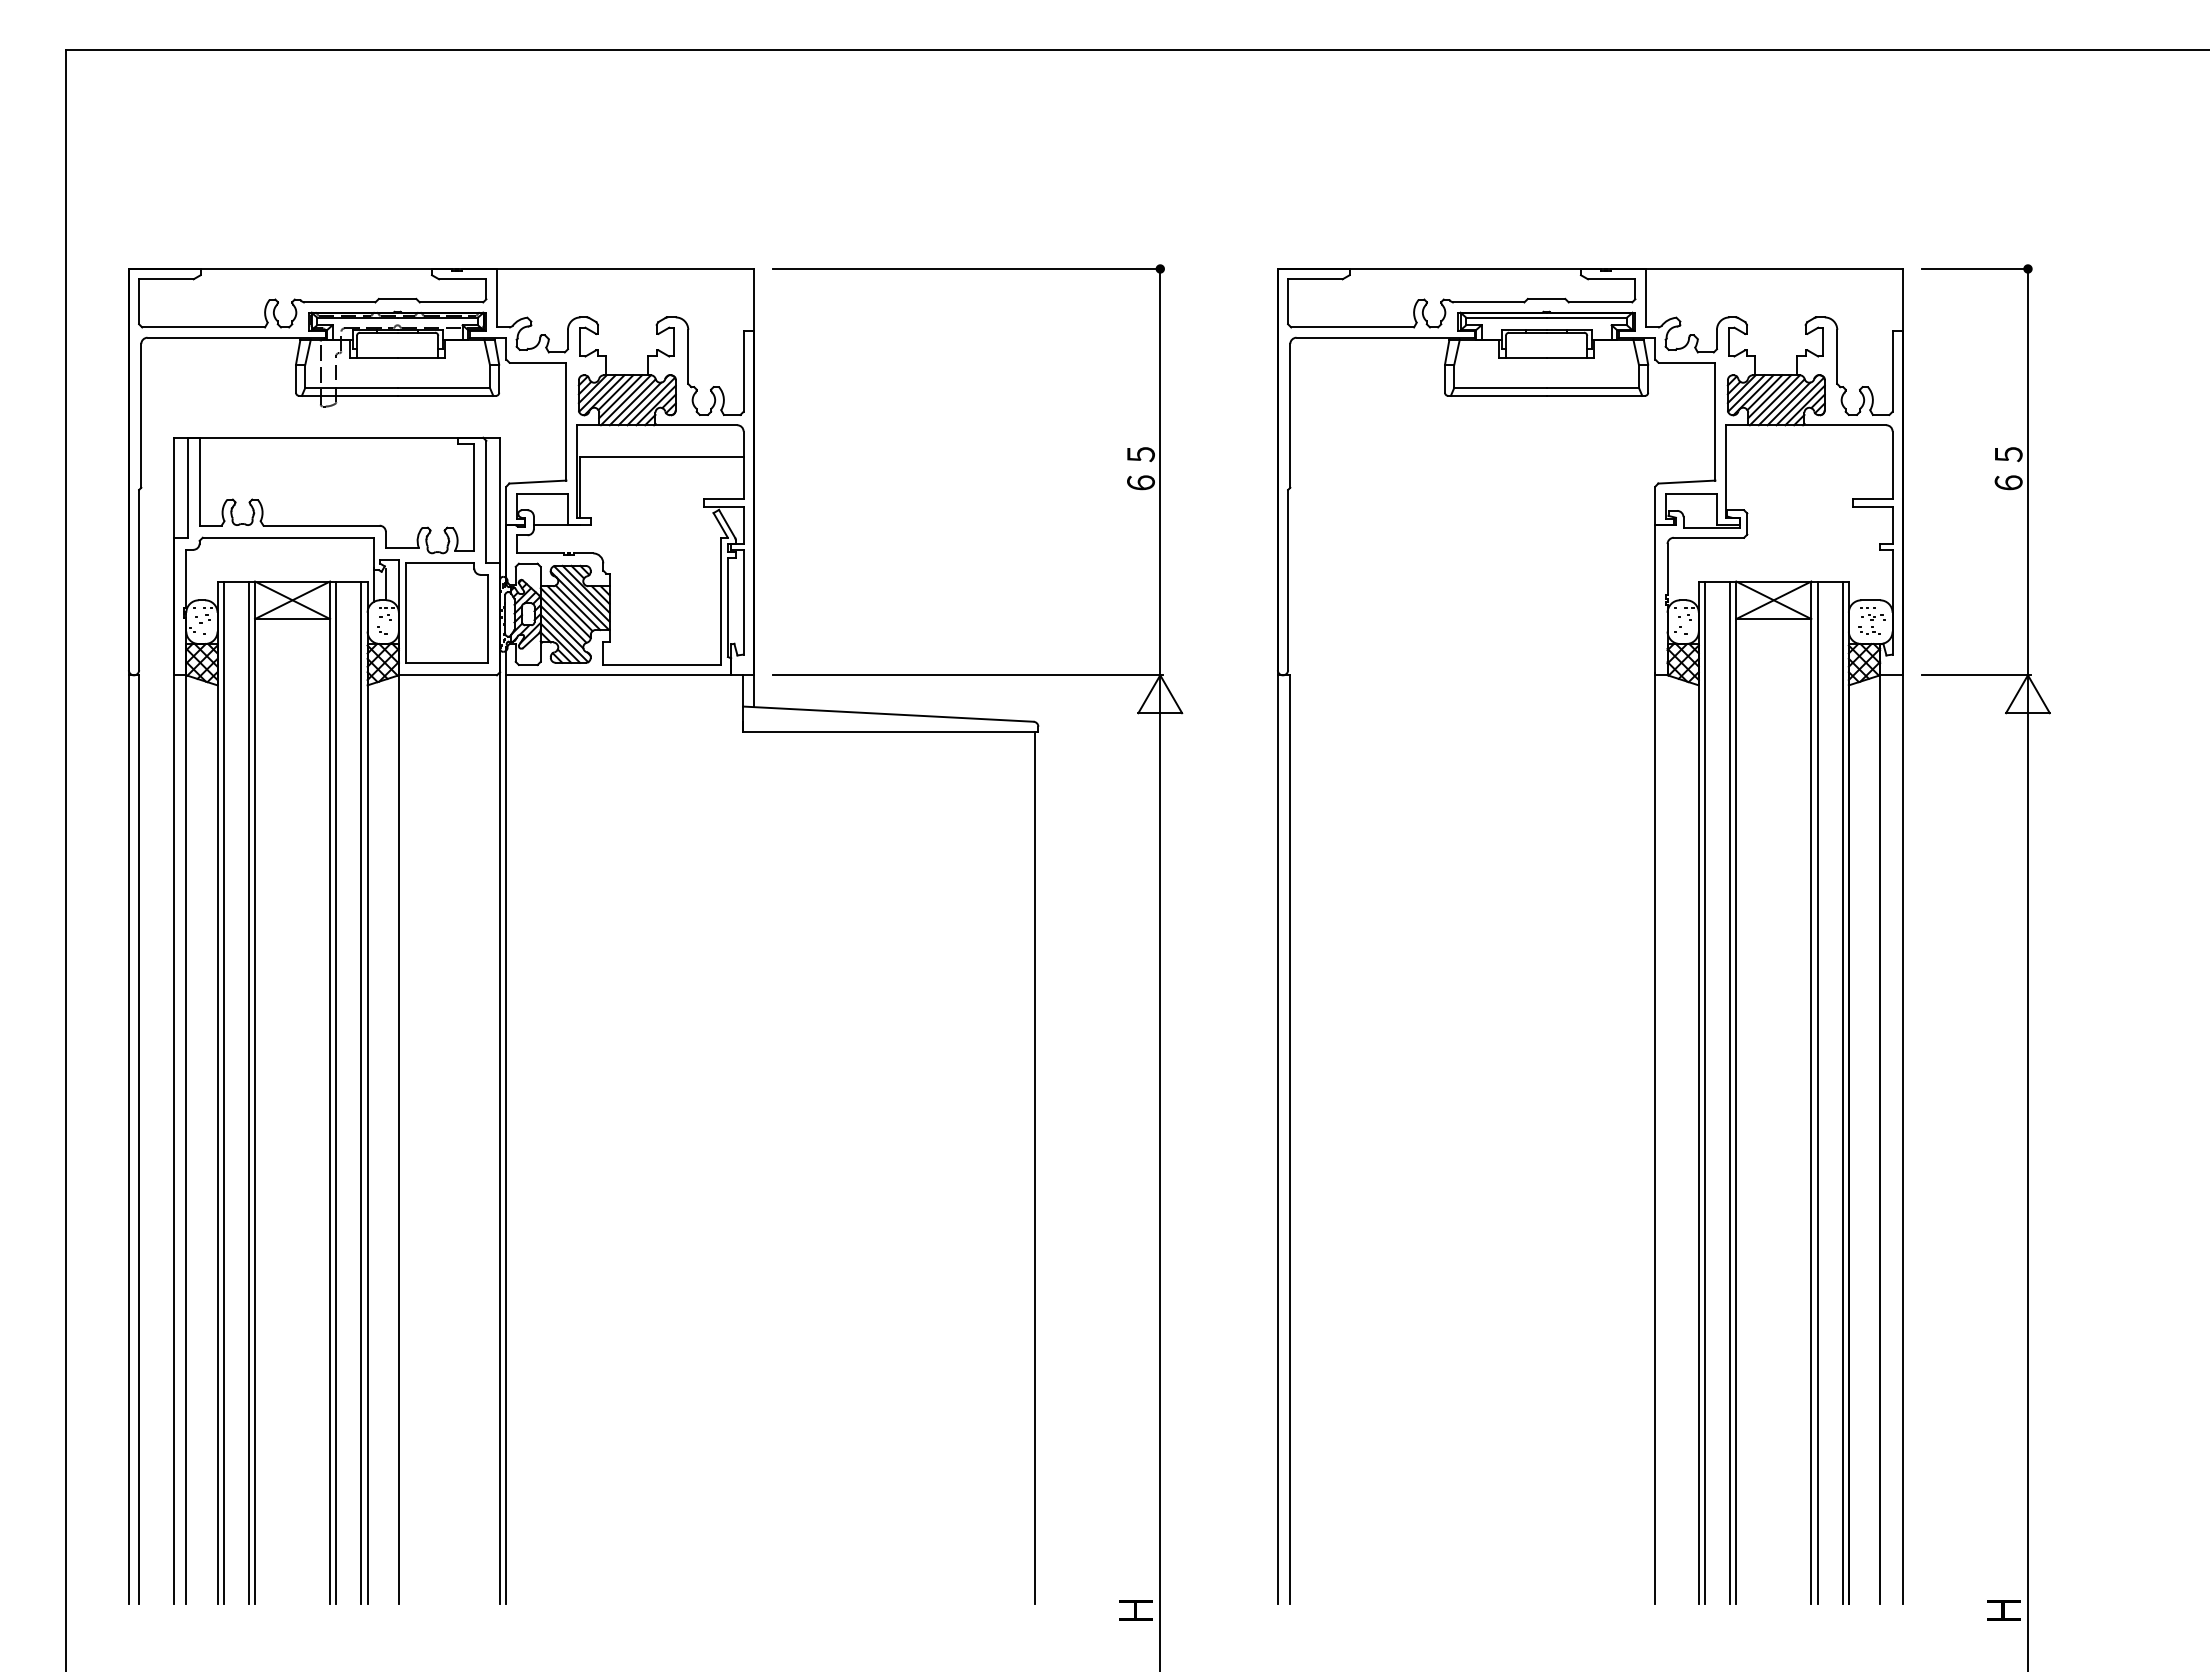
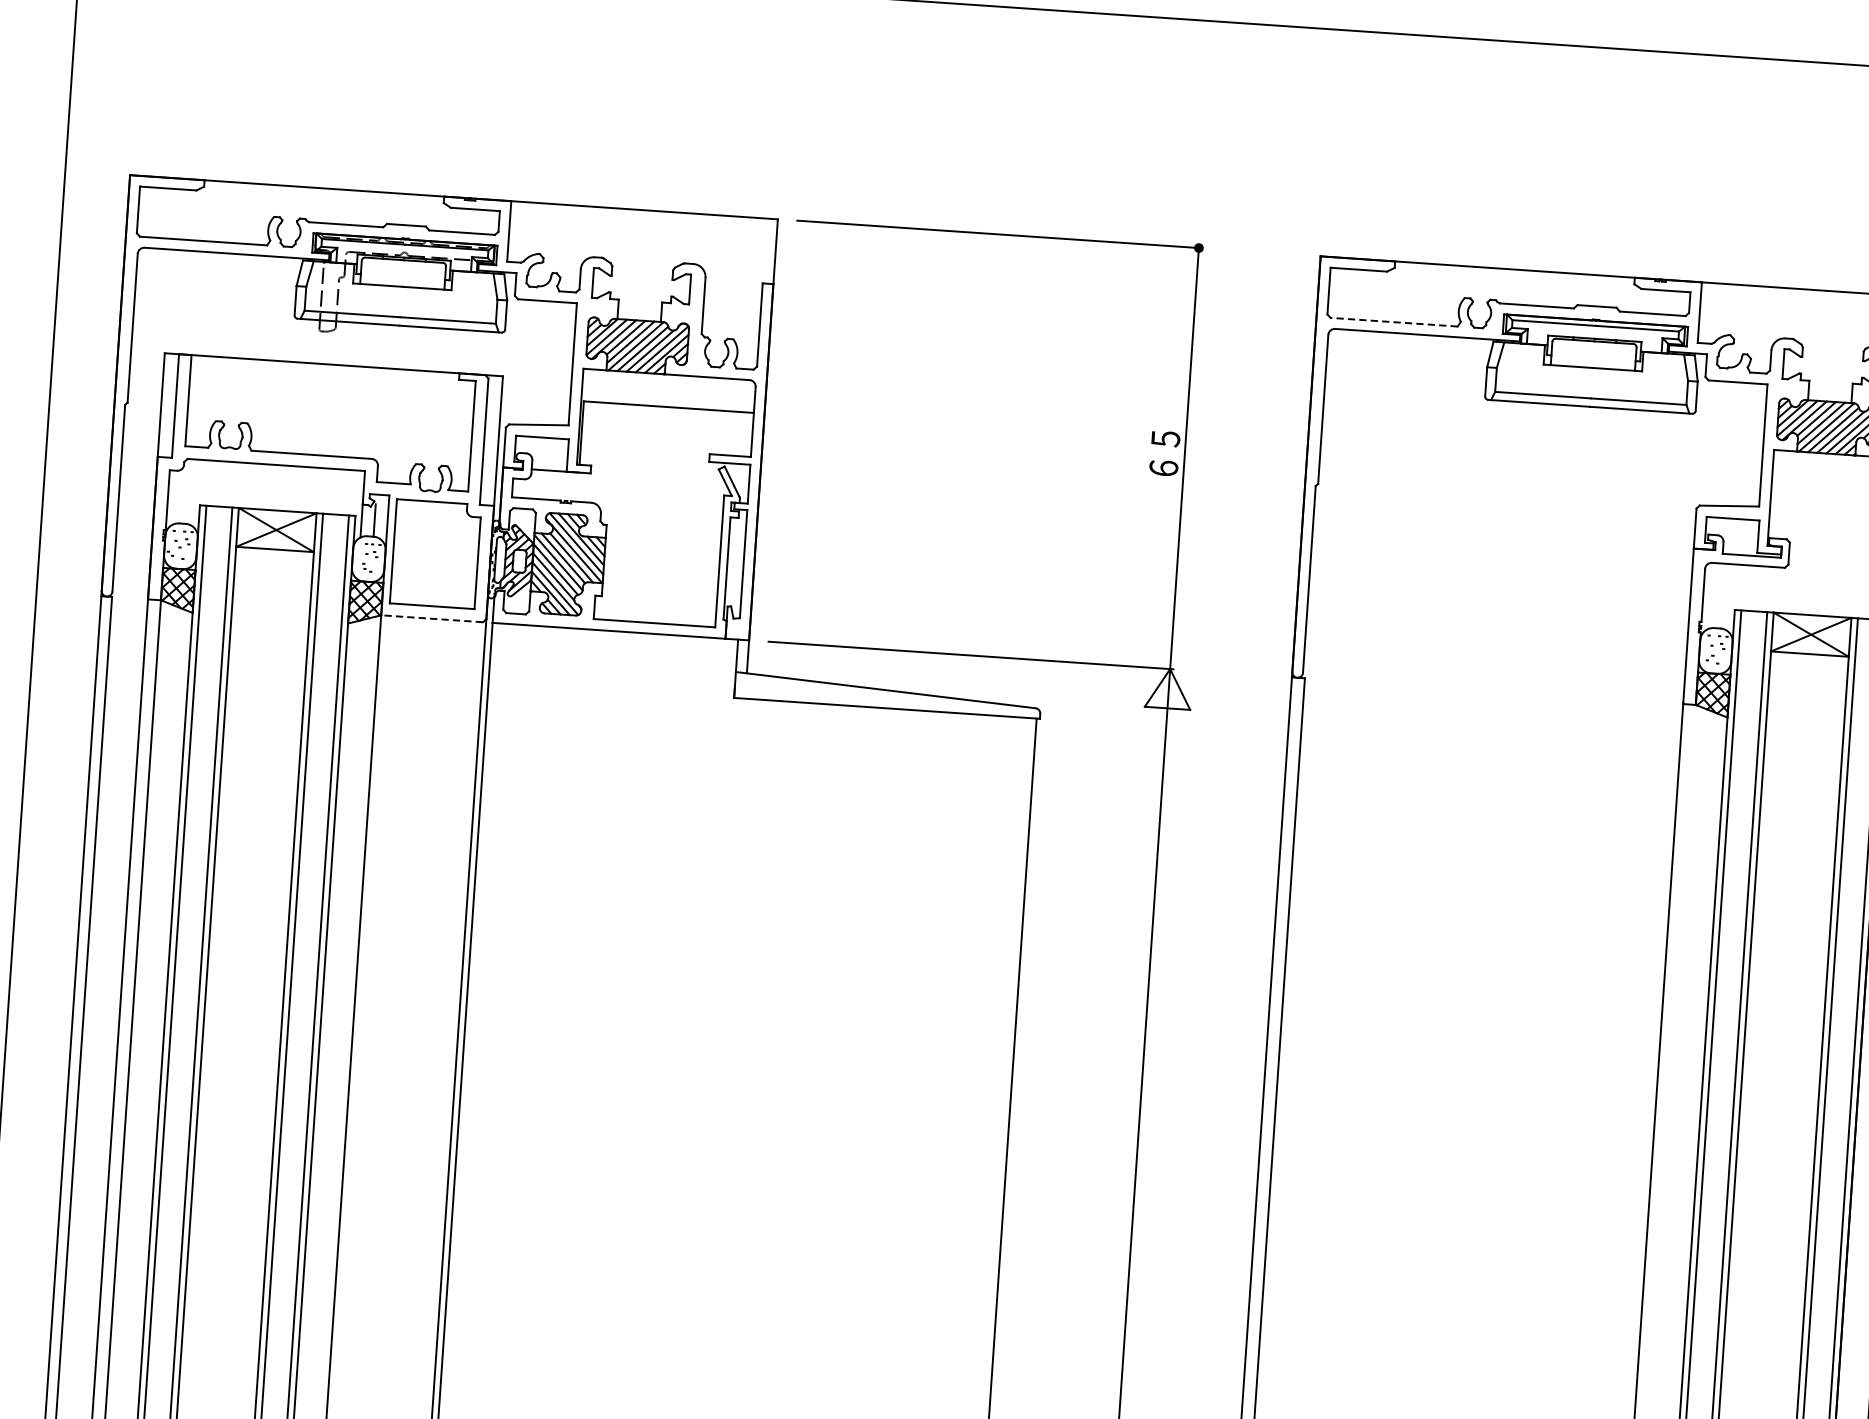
line: (1352, 327) -> (1393, 322), solid -> dashed
line: (447, 675) -> (431, 618), solid -> dashed

